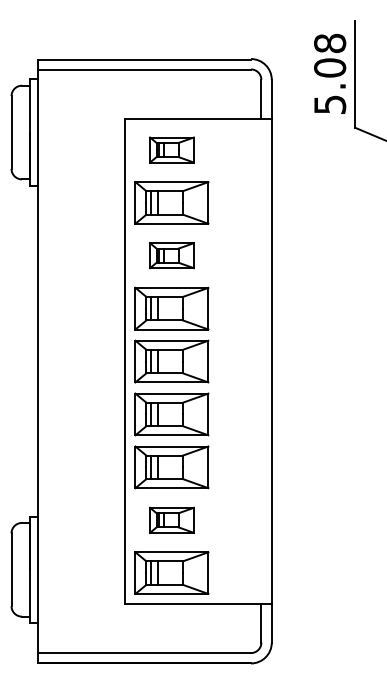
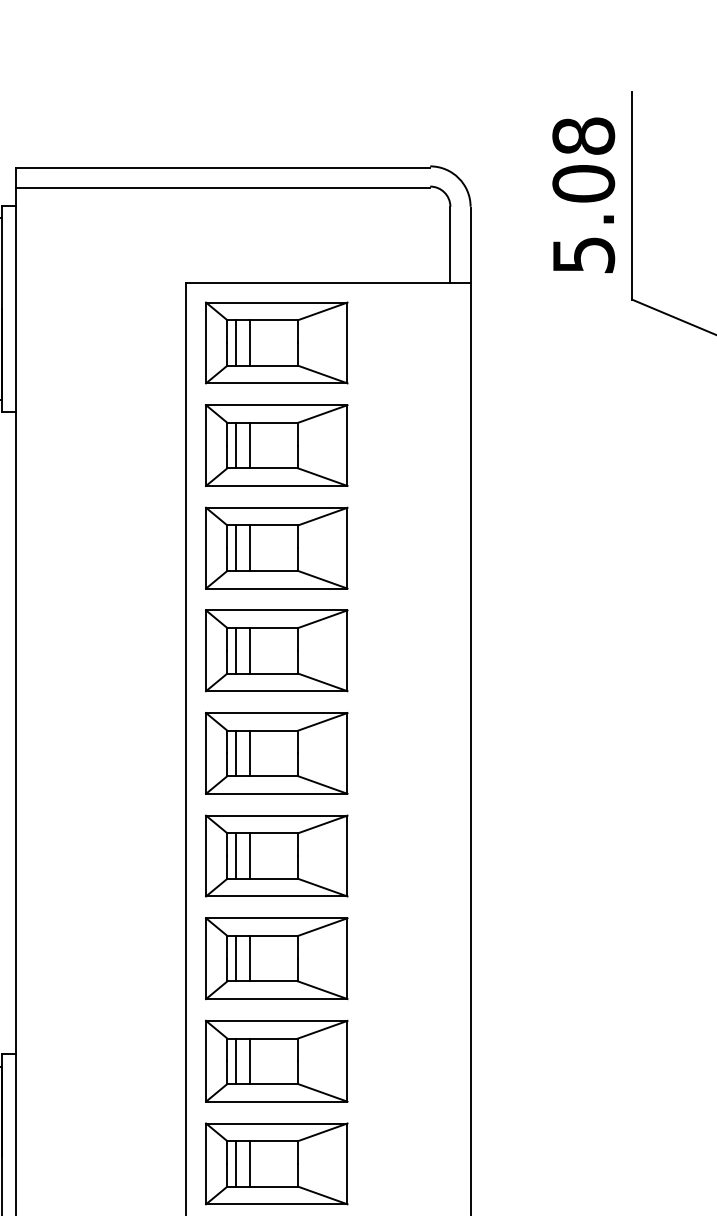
part: (171, 149) -> (275, 341), size x1.67
part: (171, 255) -> (275, 547), size x1.67
part: (171, 520) -> (275, 1061), size x1.67

